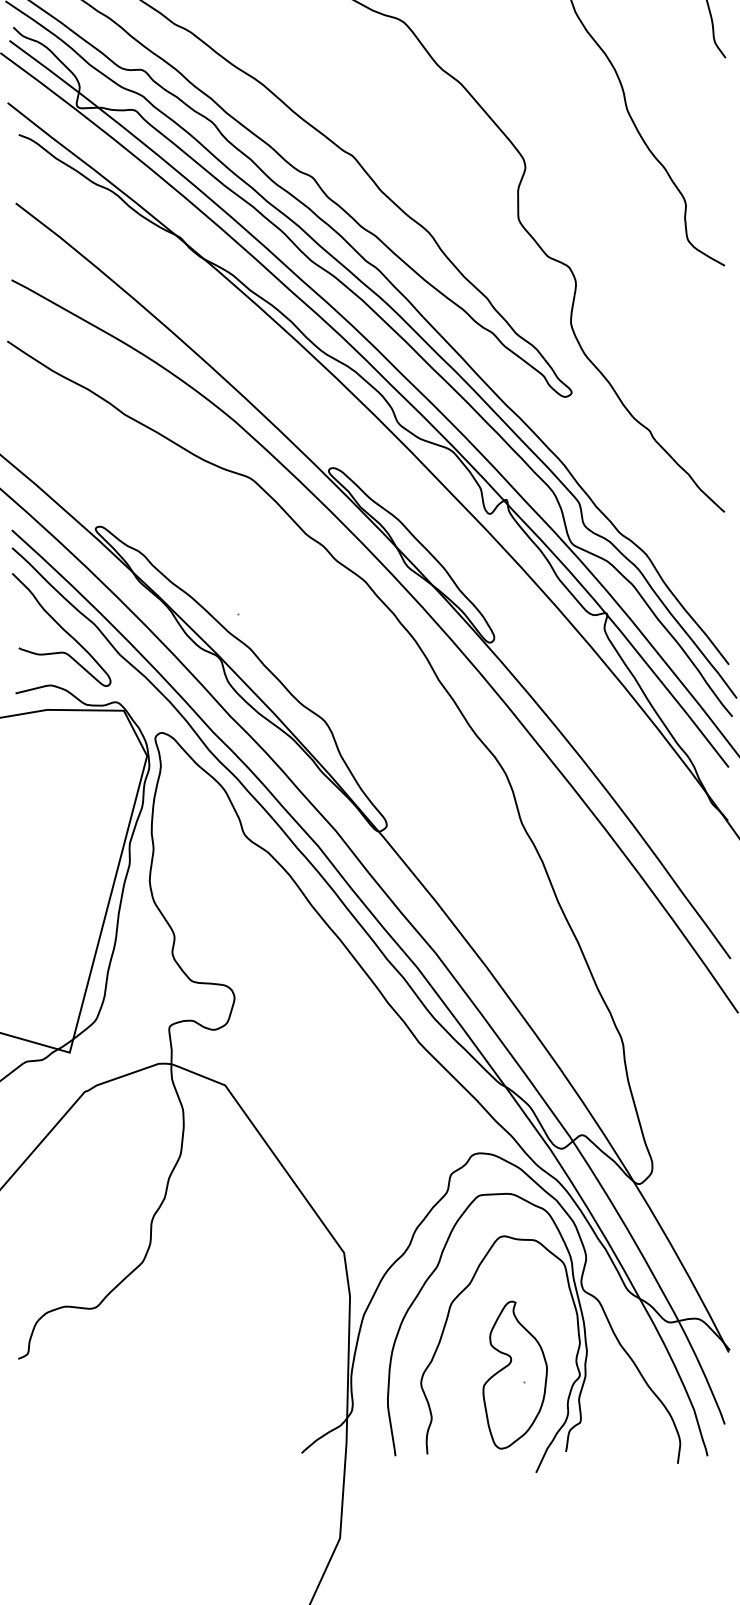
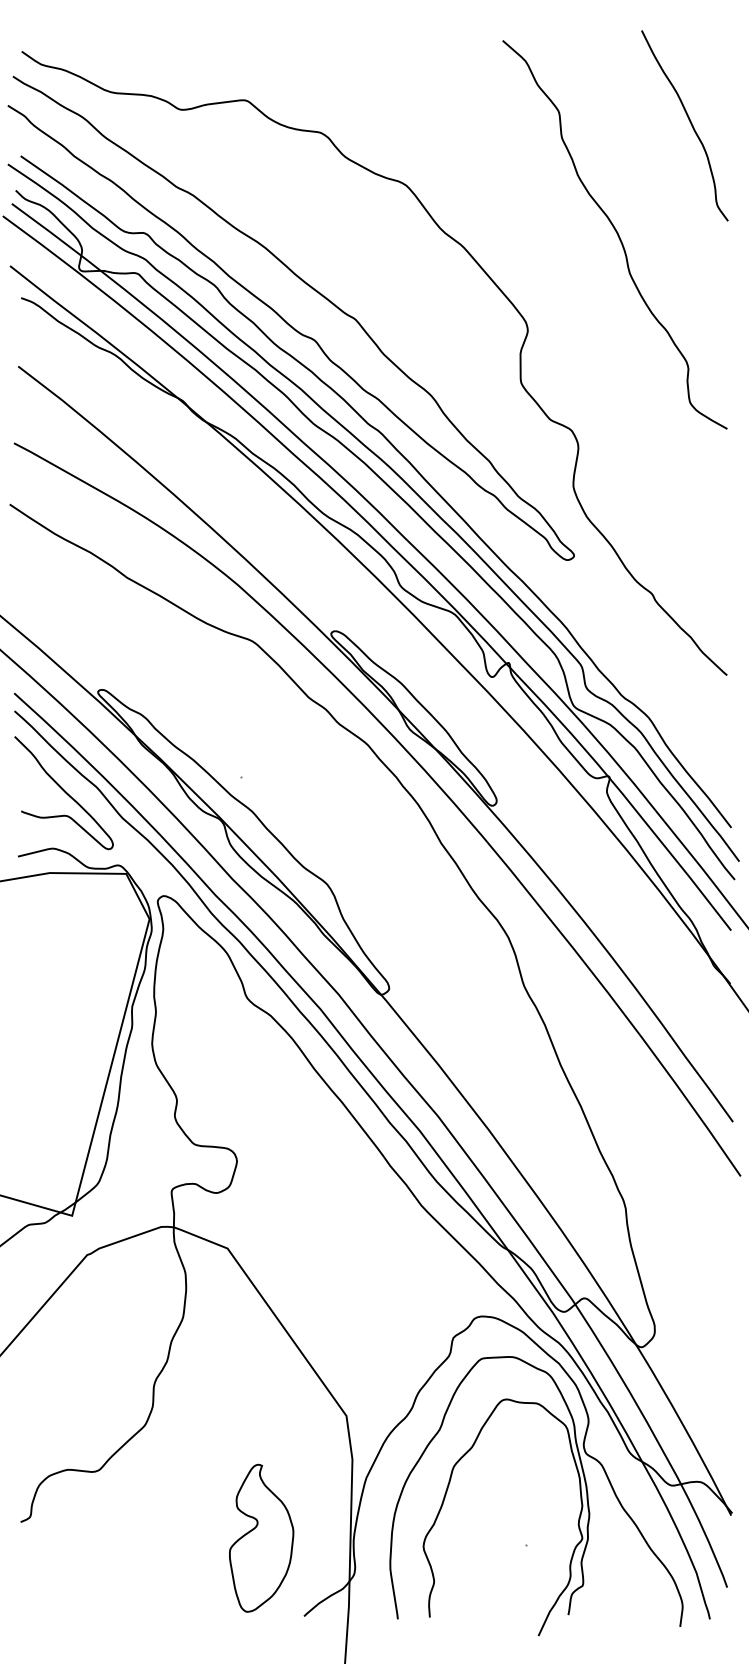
part: (515, 1374) -> (261, 1537), moved

